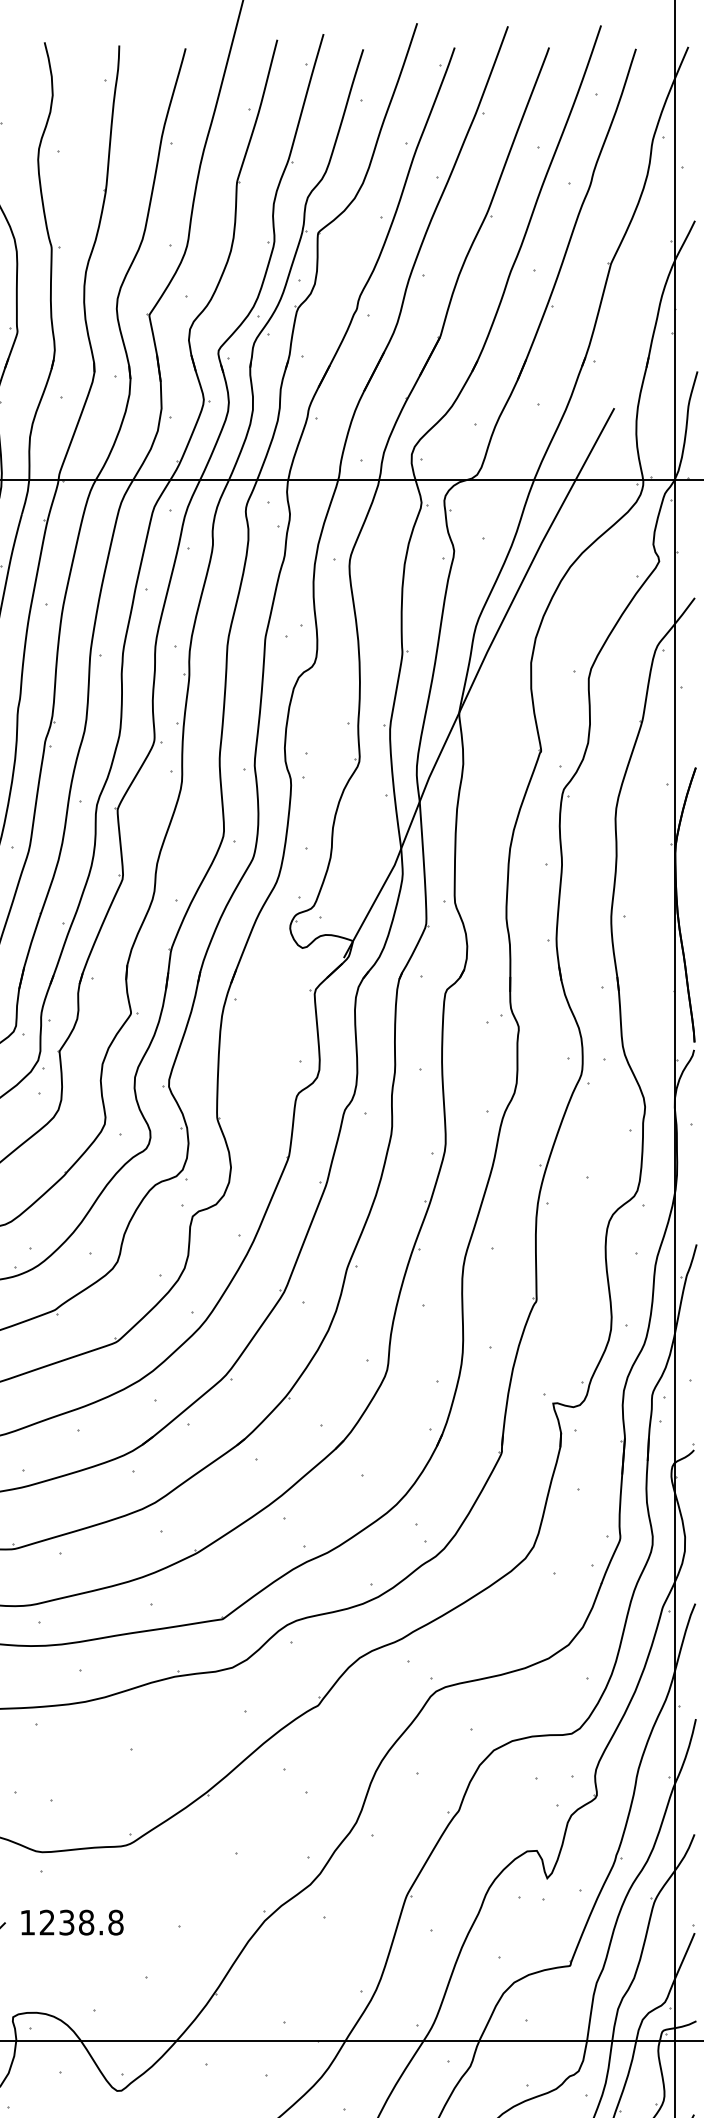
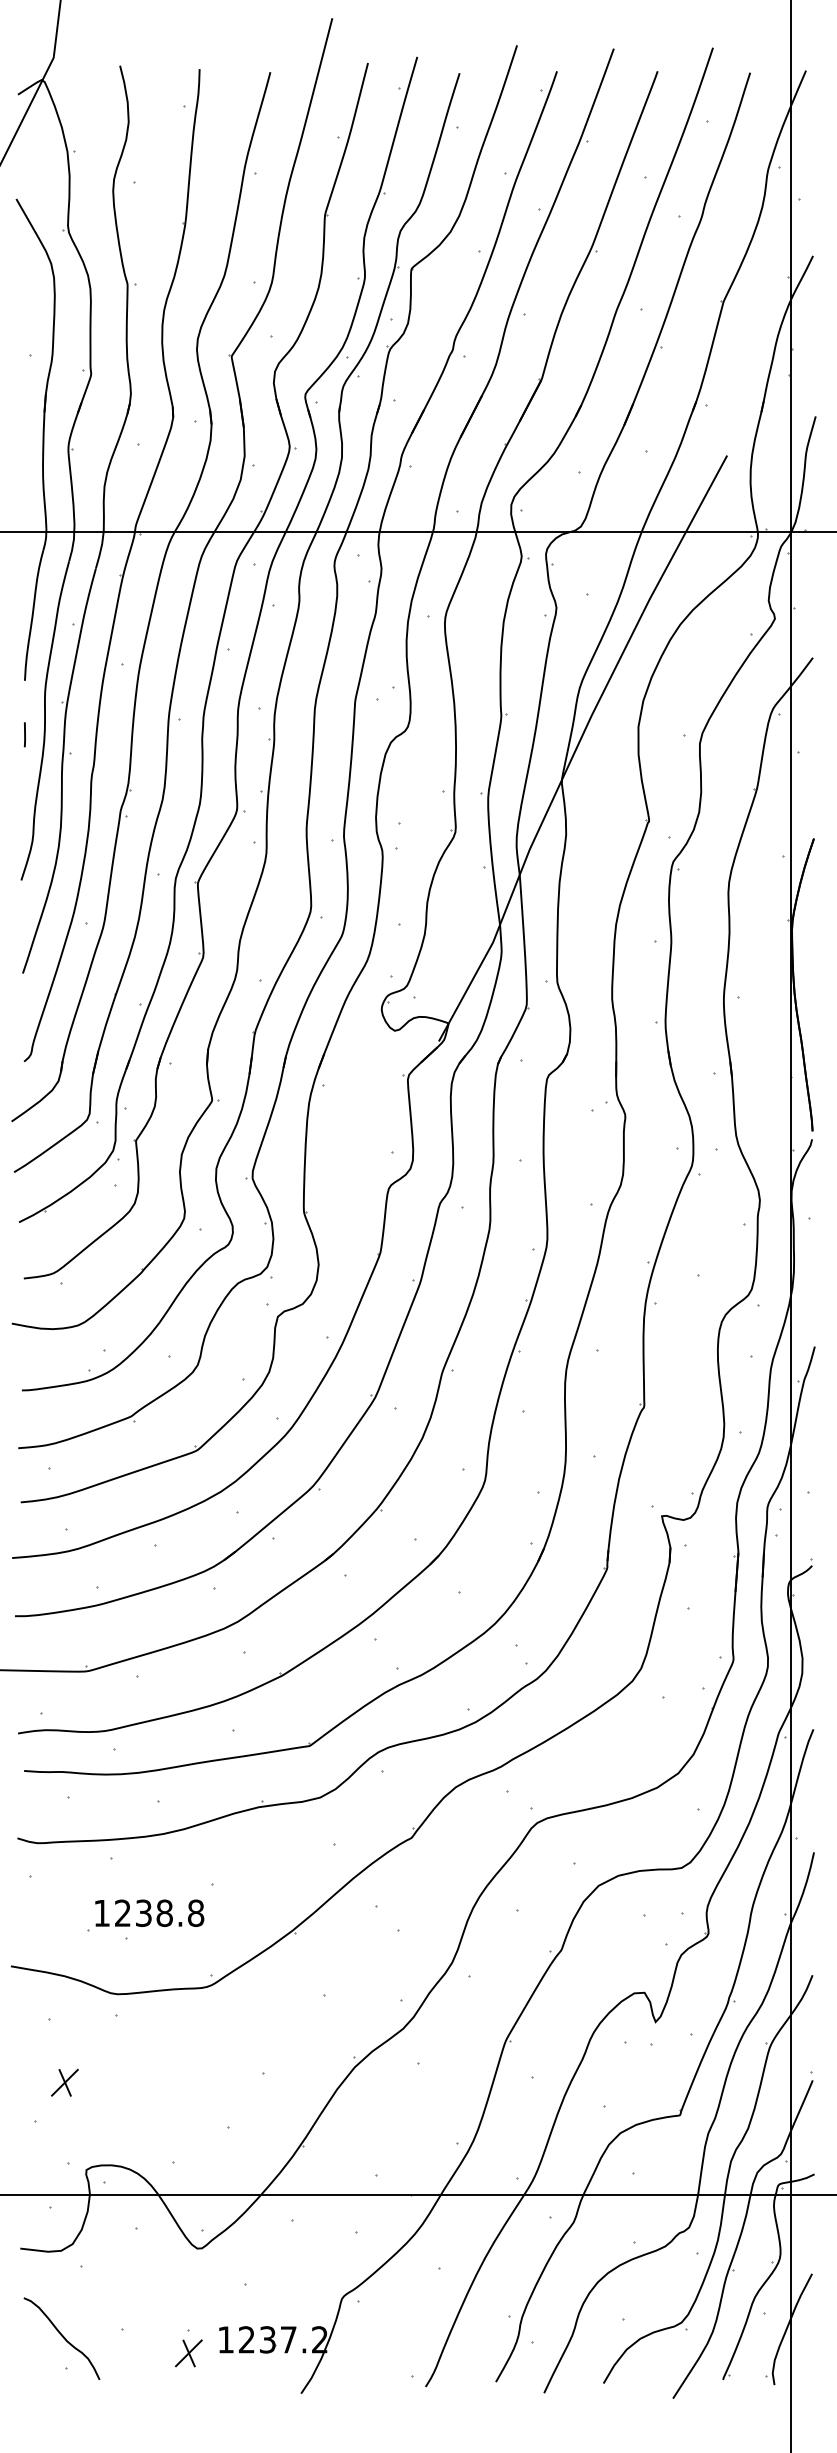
part: (72, 1921) -> (149, 1912), moved

